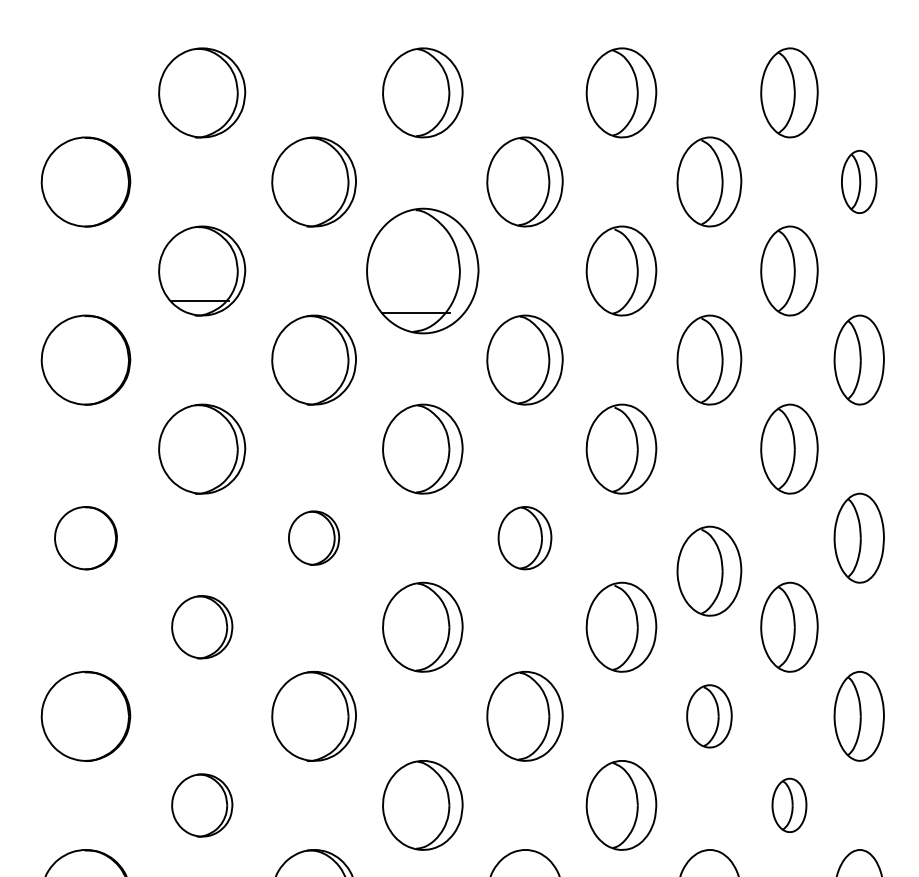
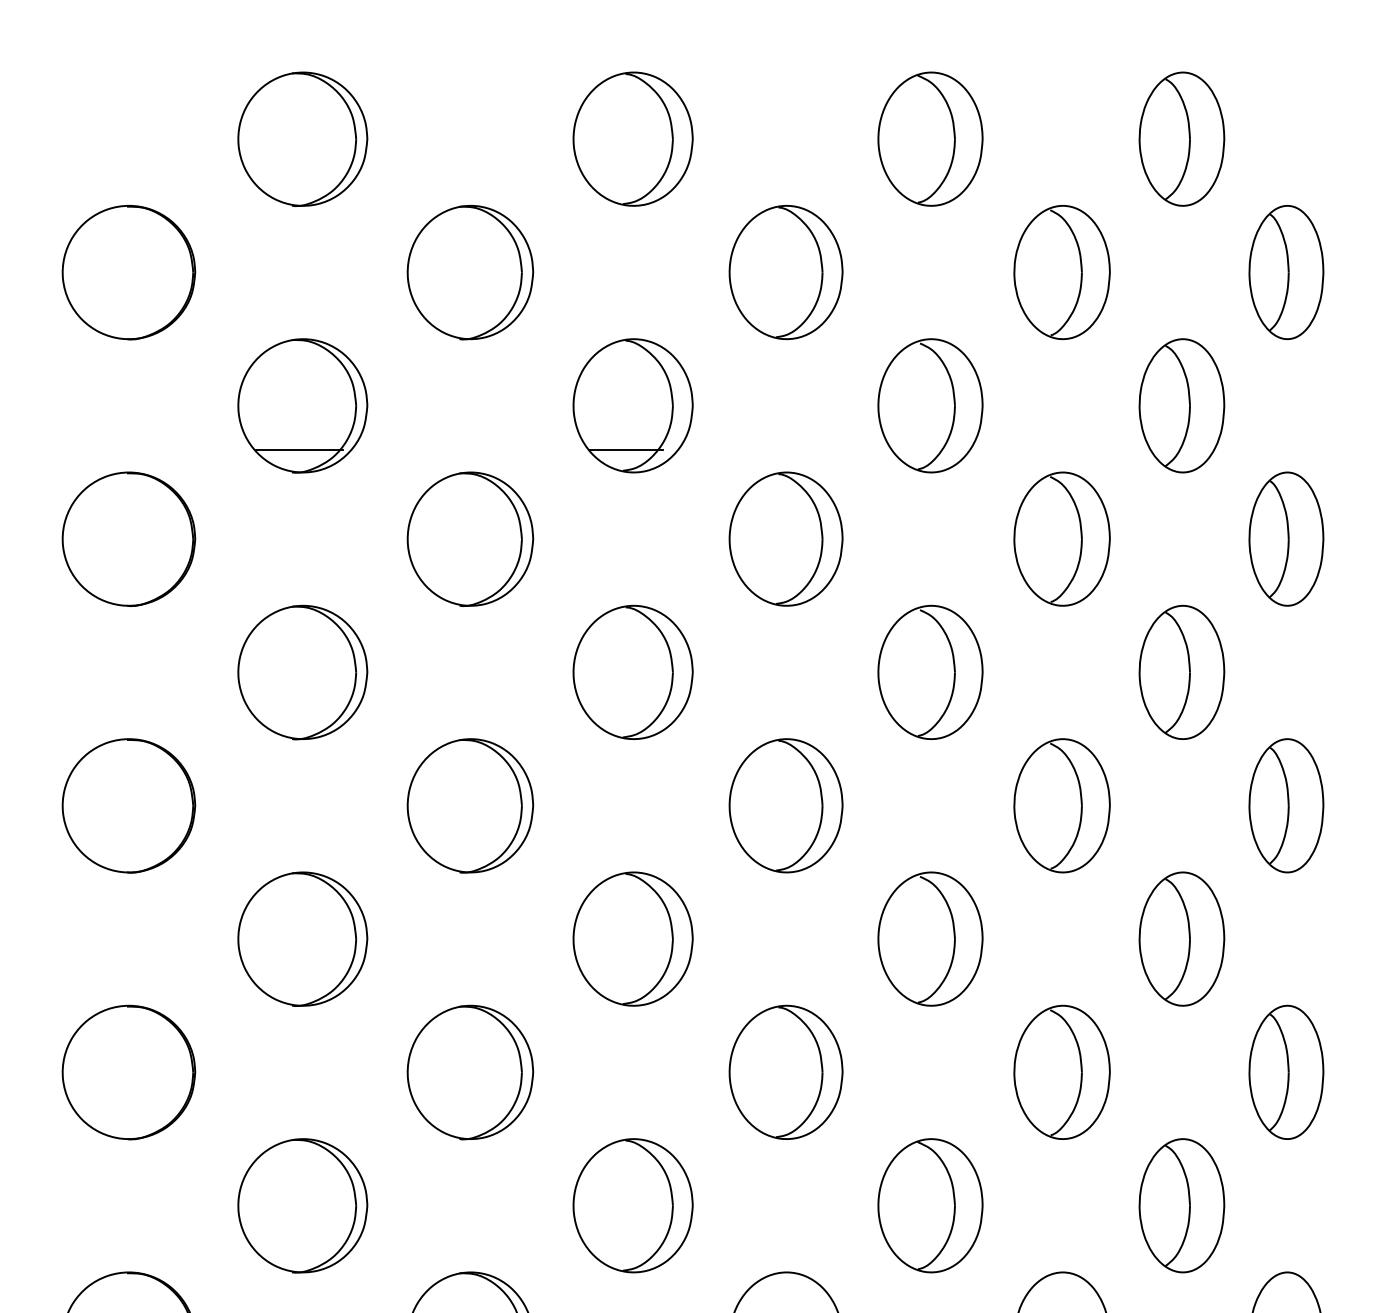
part: (858, 181) -> (1285, 271), size x1.43
part: (422, 270) -> (632, 405), size x0.71
part: (85, 537) -> (128, 804), size x1.43
part: (313, 537) -> (469, 804), size x1.67
part: (524, 537) -> (785, 804), size x1.43
part: (709, 570) -> (1062, 804), moved
part: (202, 626) -> (303, 937), size x1.43
part: (709, 716) -> (1062, 1072), size x1.43
part: (202, 805) -> (303, 1205), size x1.43
part: (789, 805) -> (1181, 1205), size x1.67

